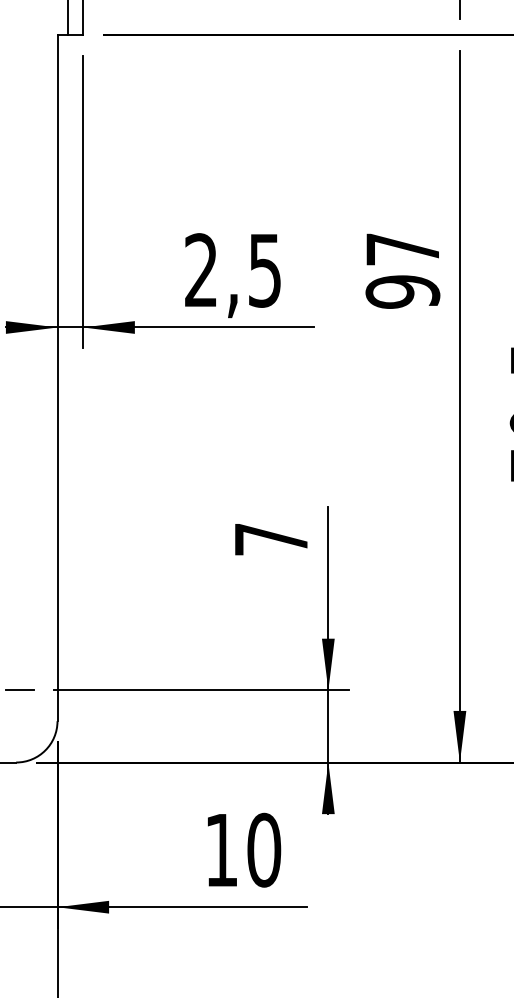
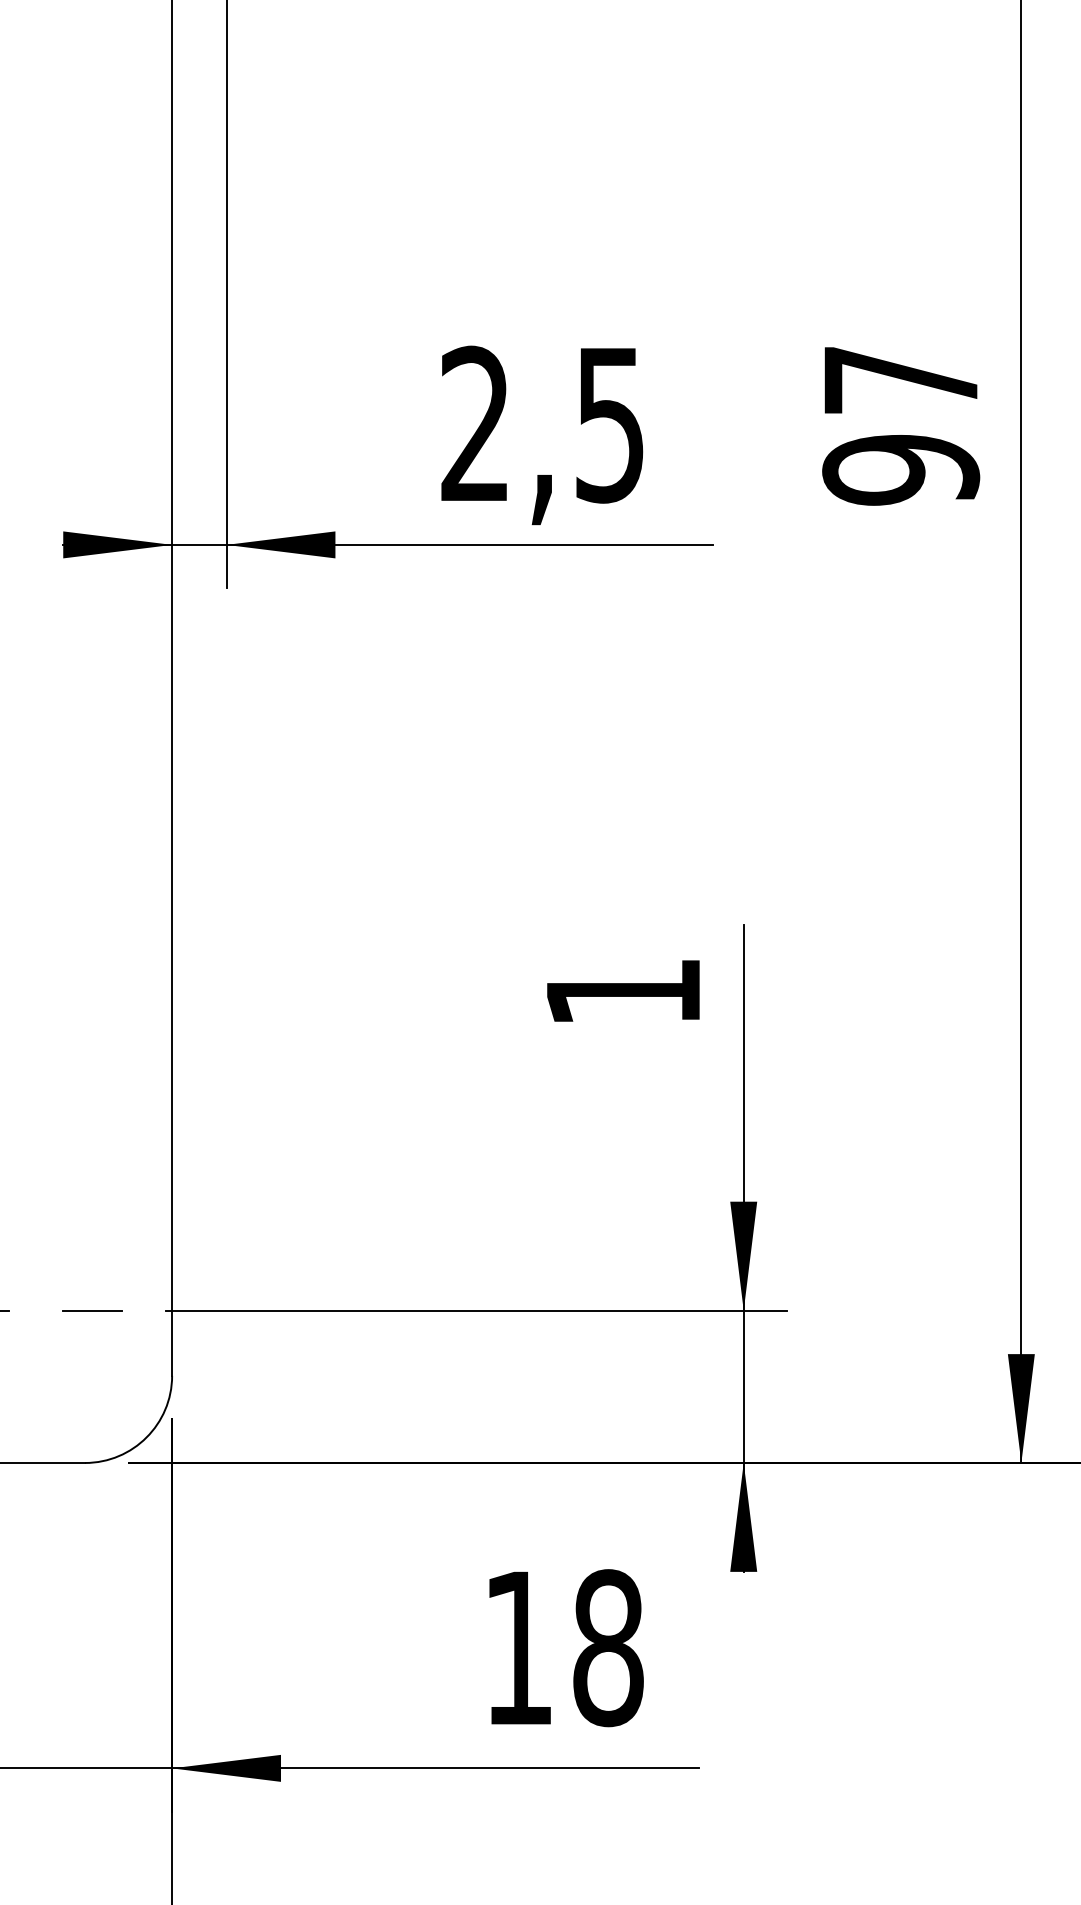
text: (271, 539) -> (623, 992), 7 -> 1
text: (264, 850) -> (608, 1648), 10 -> 18

